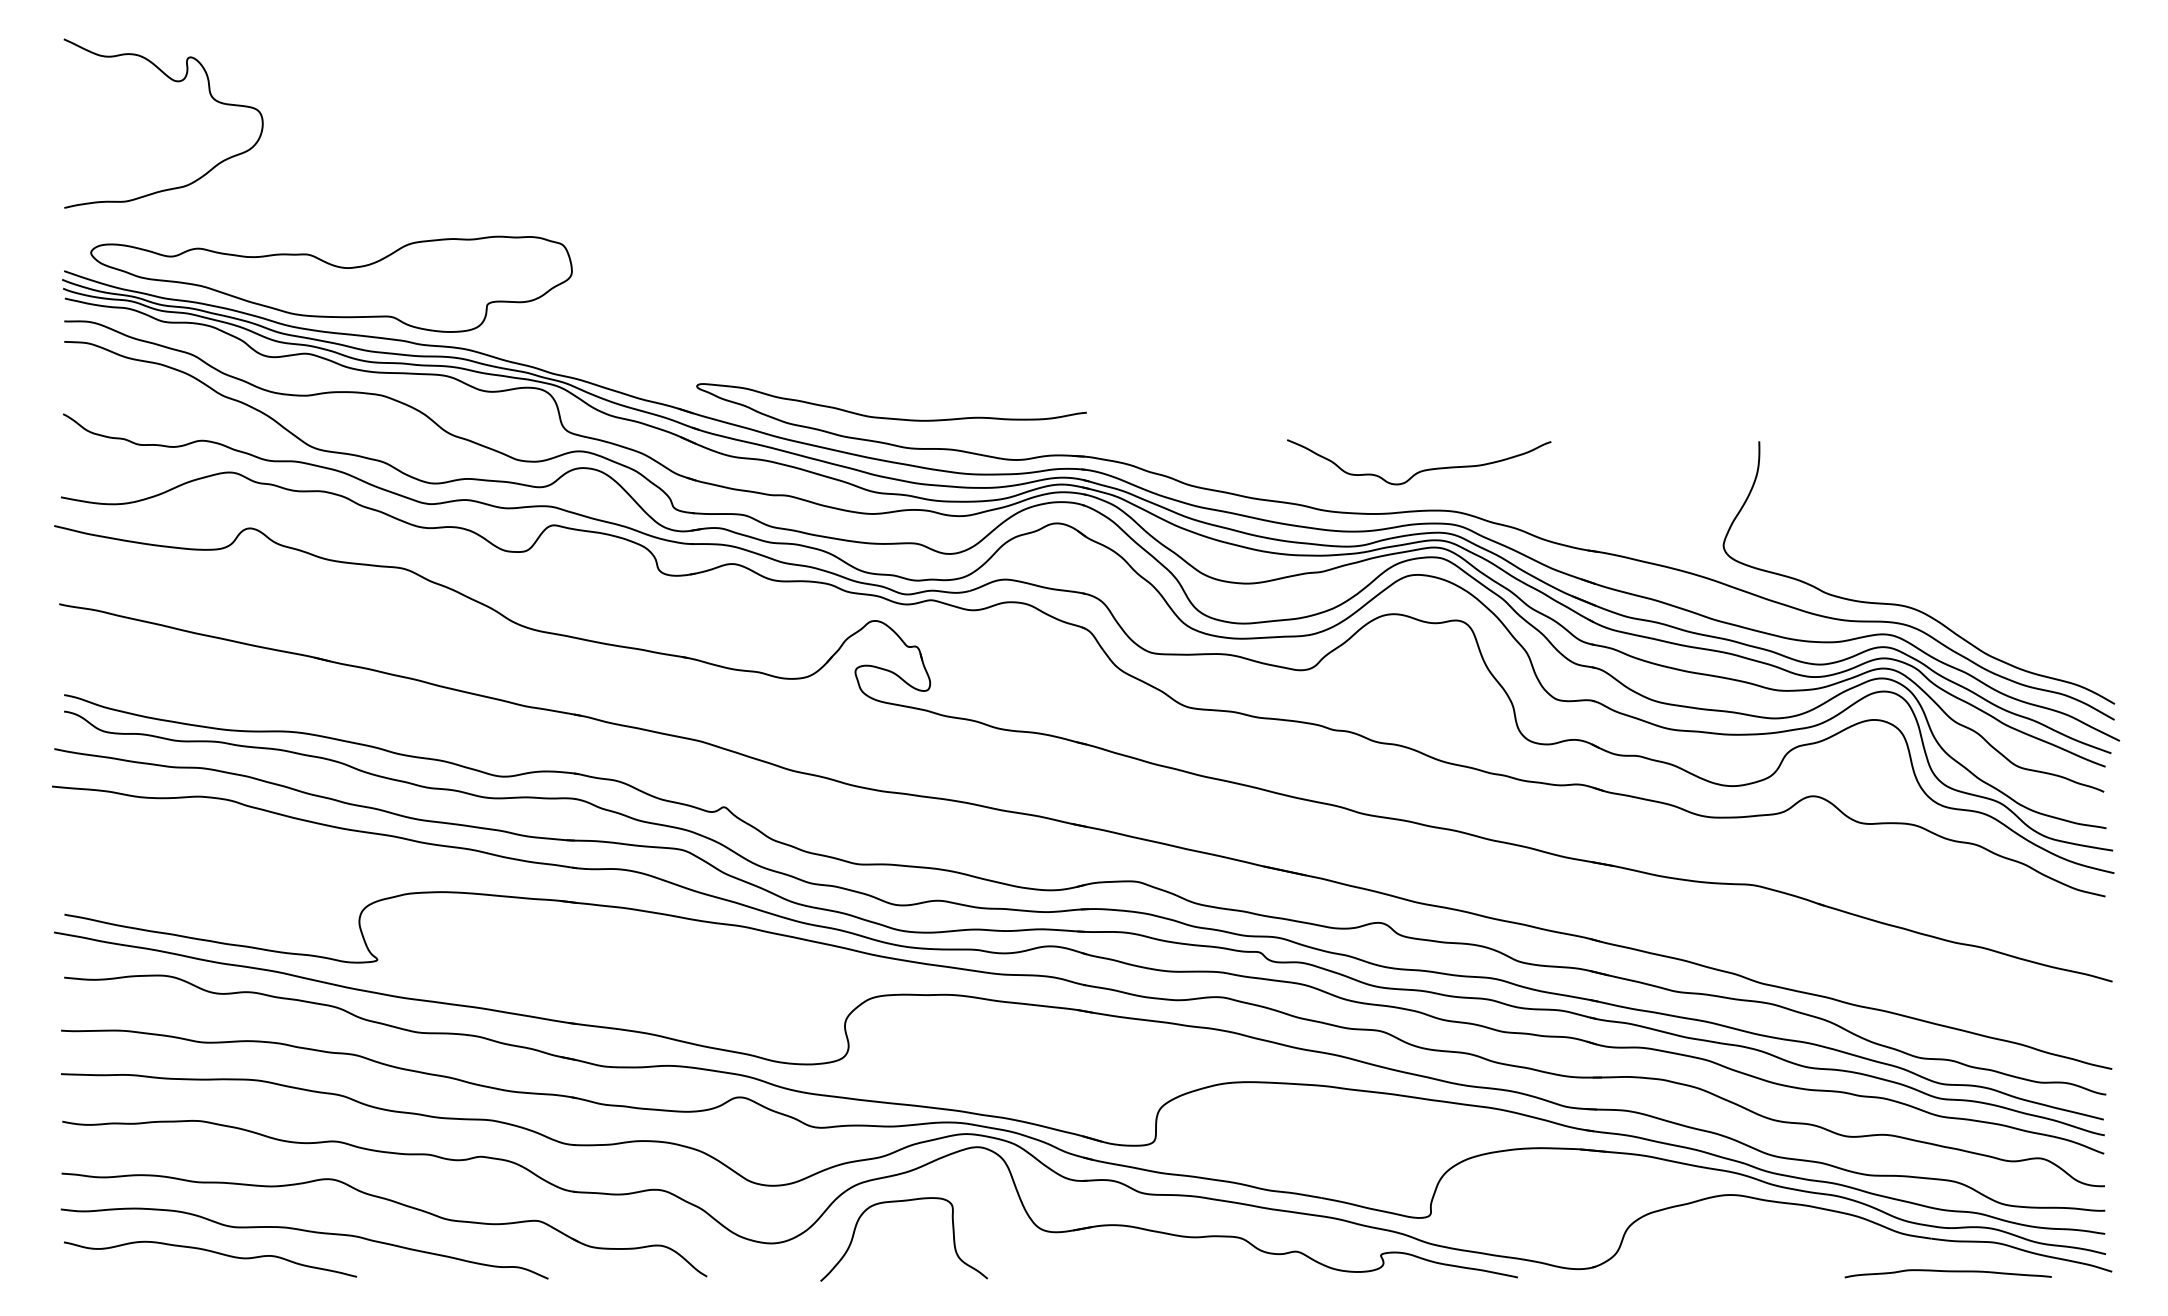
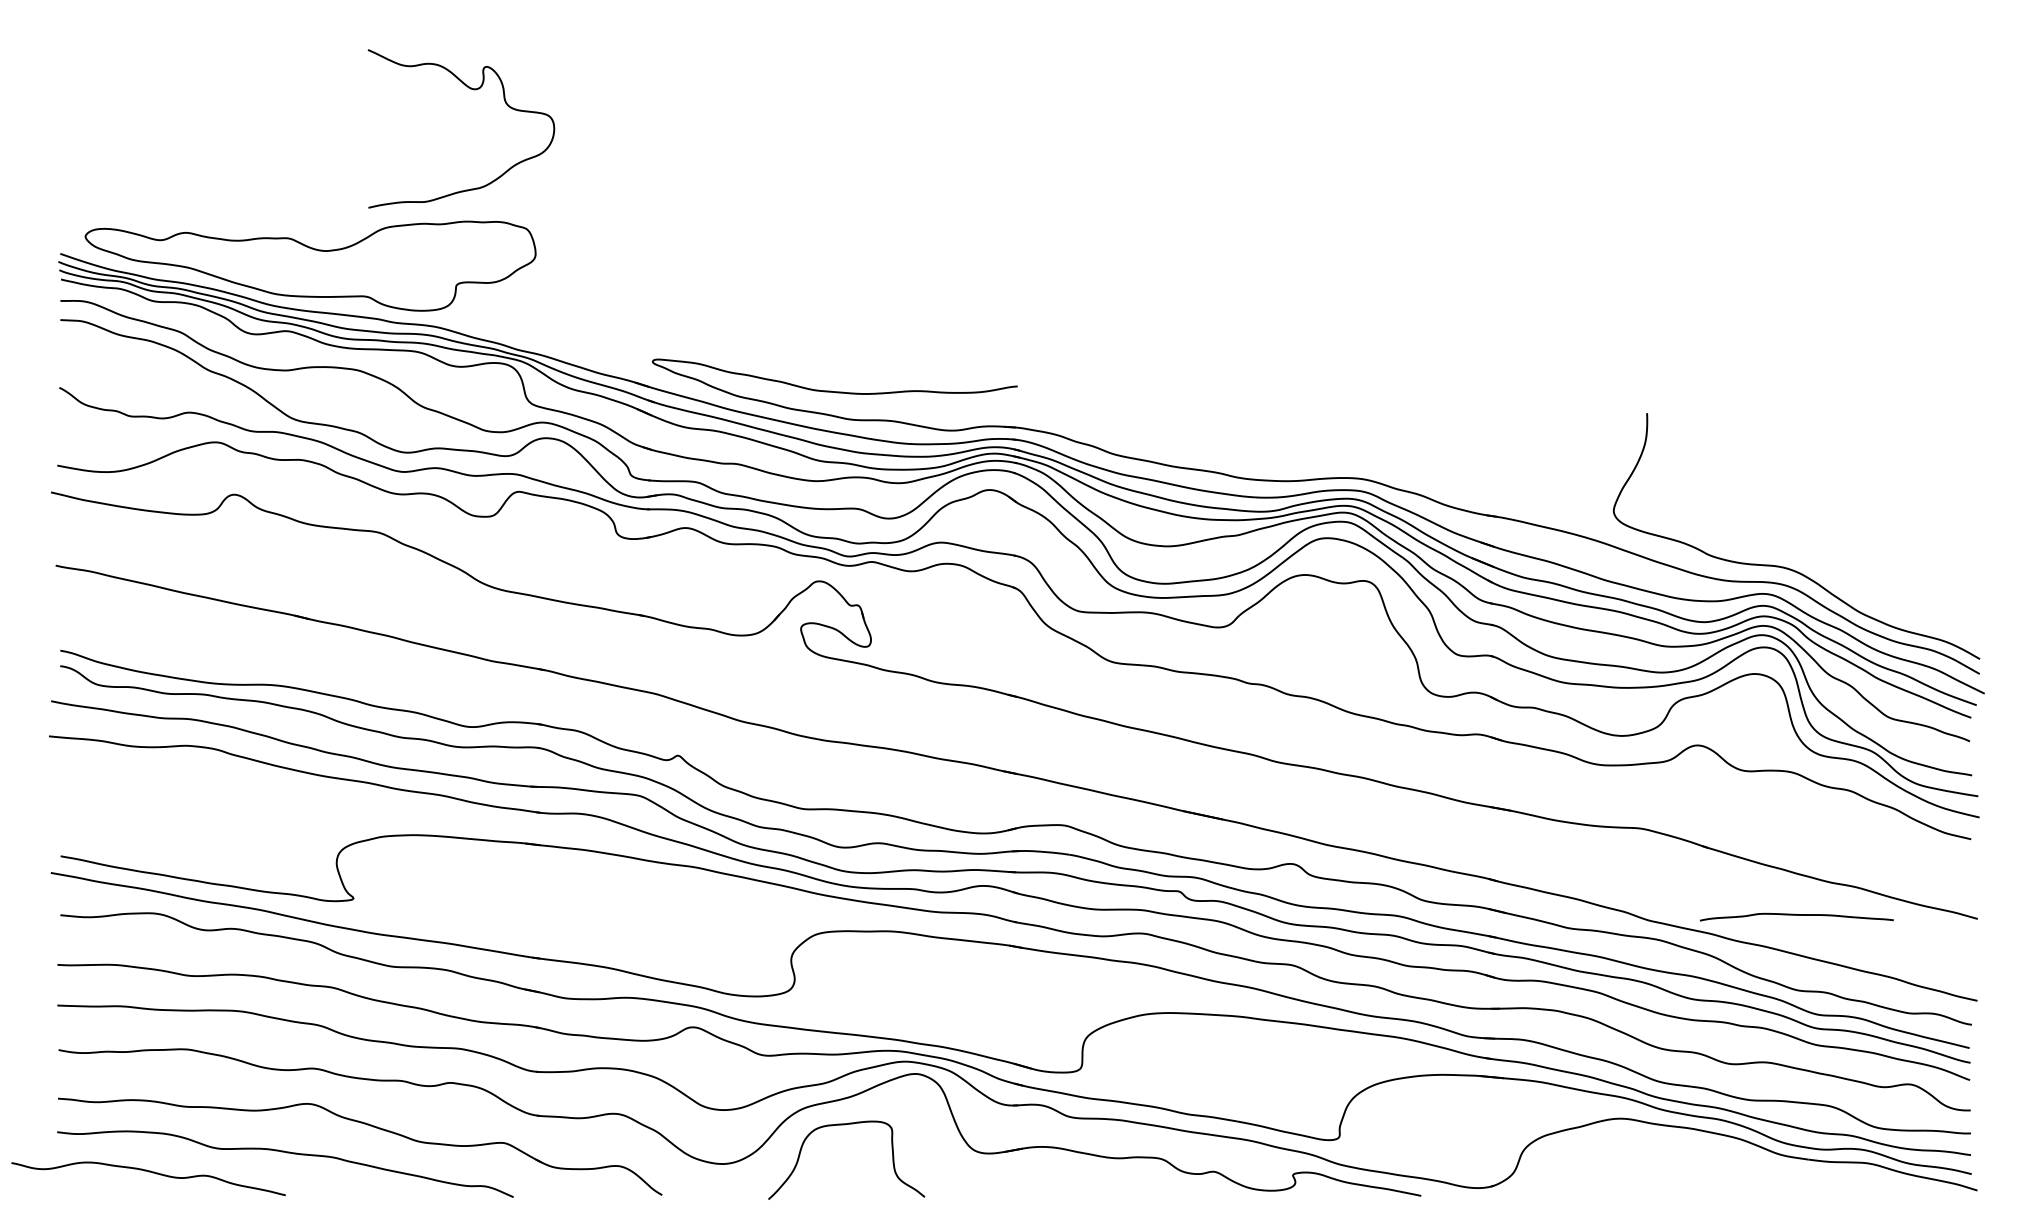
curve: (176, 82) -> (473, 90), moved
curve: (1423, 469) -> (1332, 439), removed
curve: (211, 1252) -> (149, 1172), moved
curve: (1947, 1272) -> (1796, 916), moved

